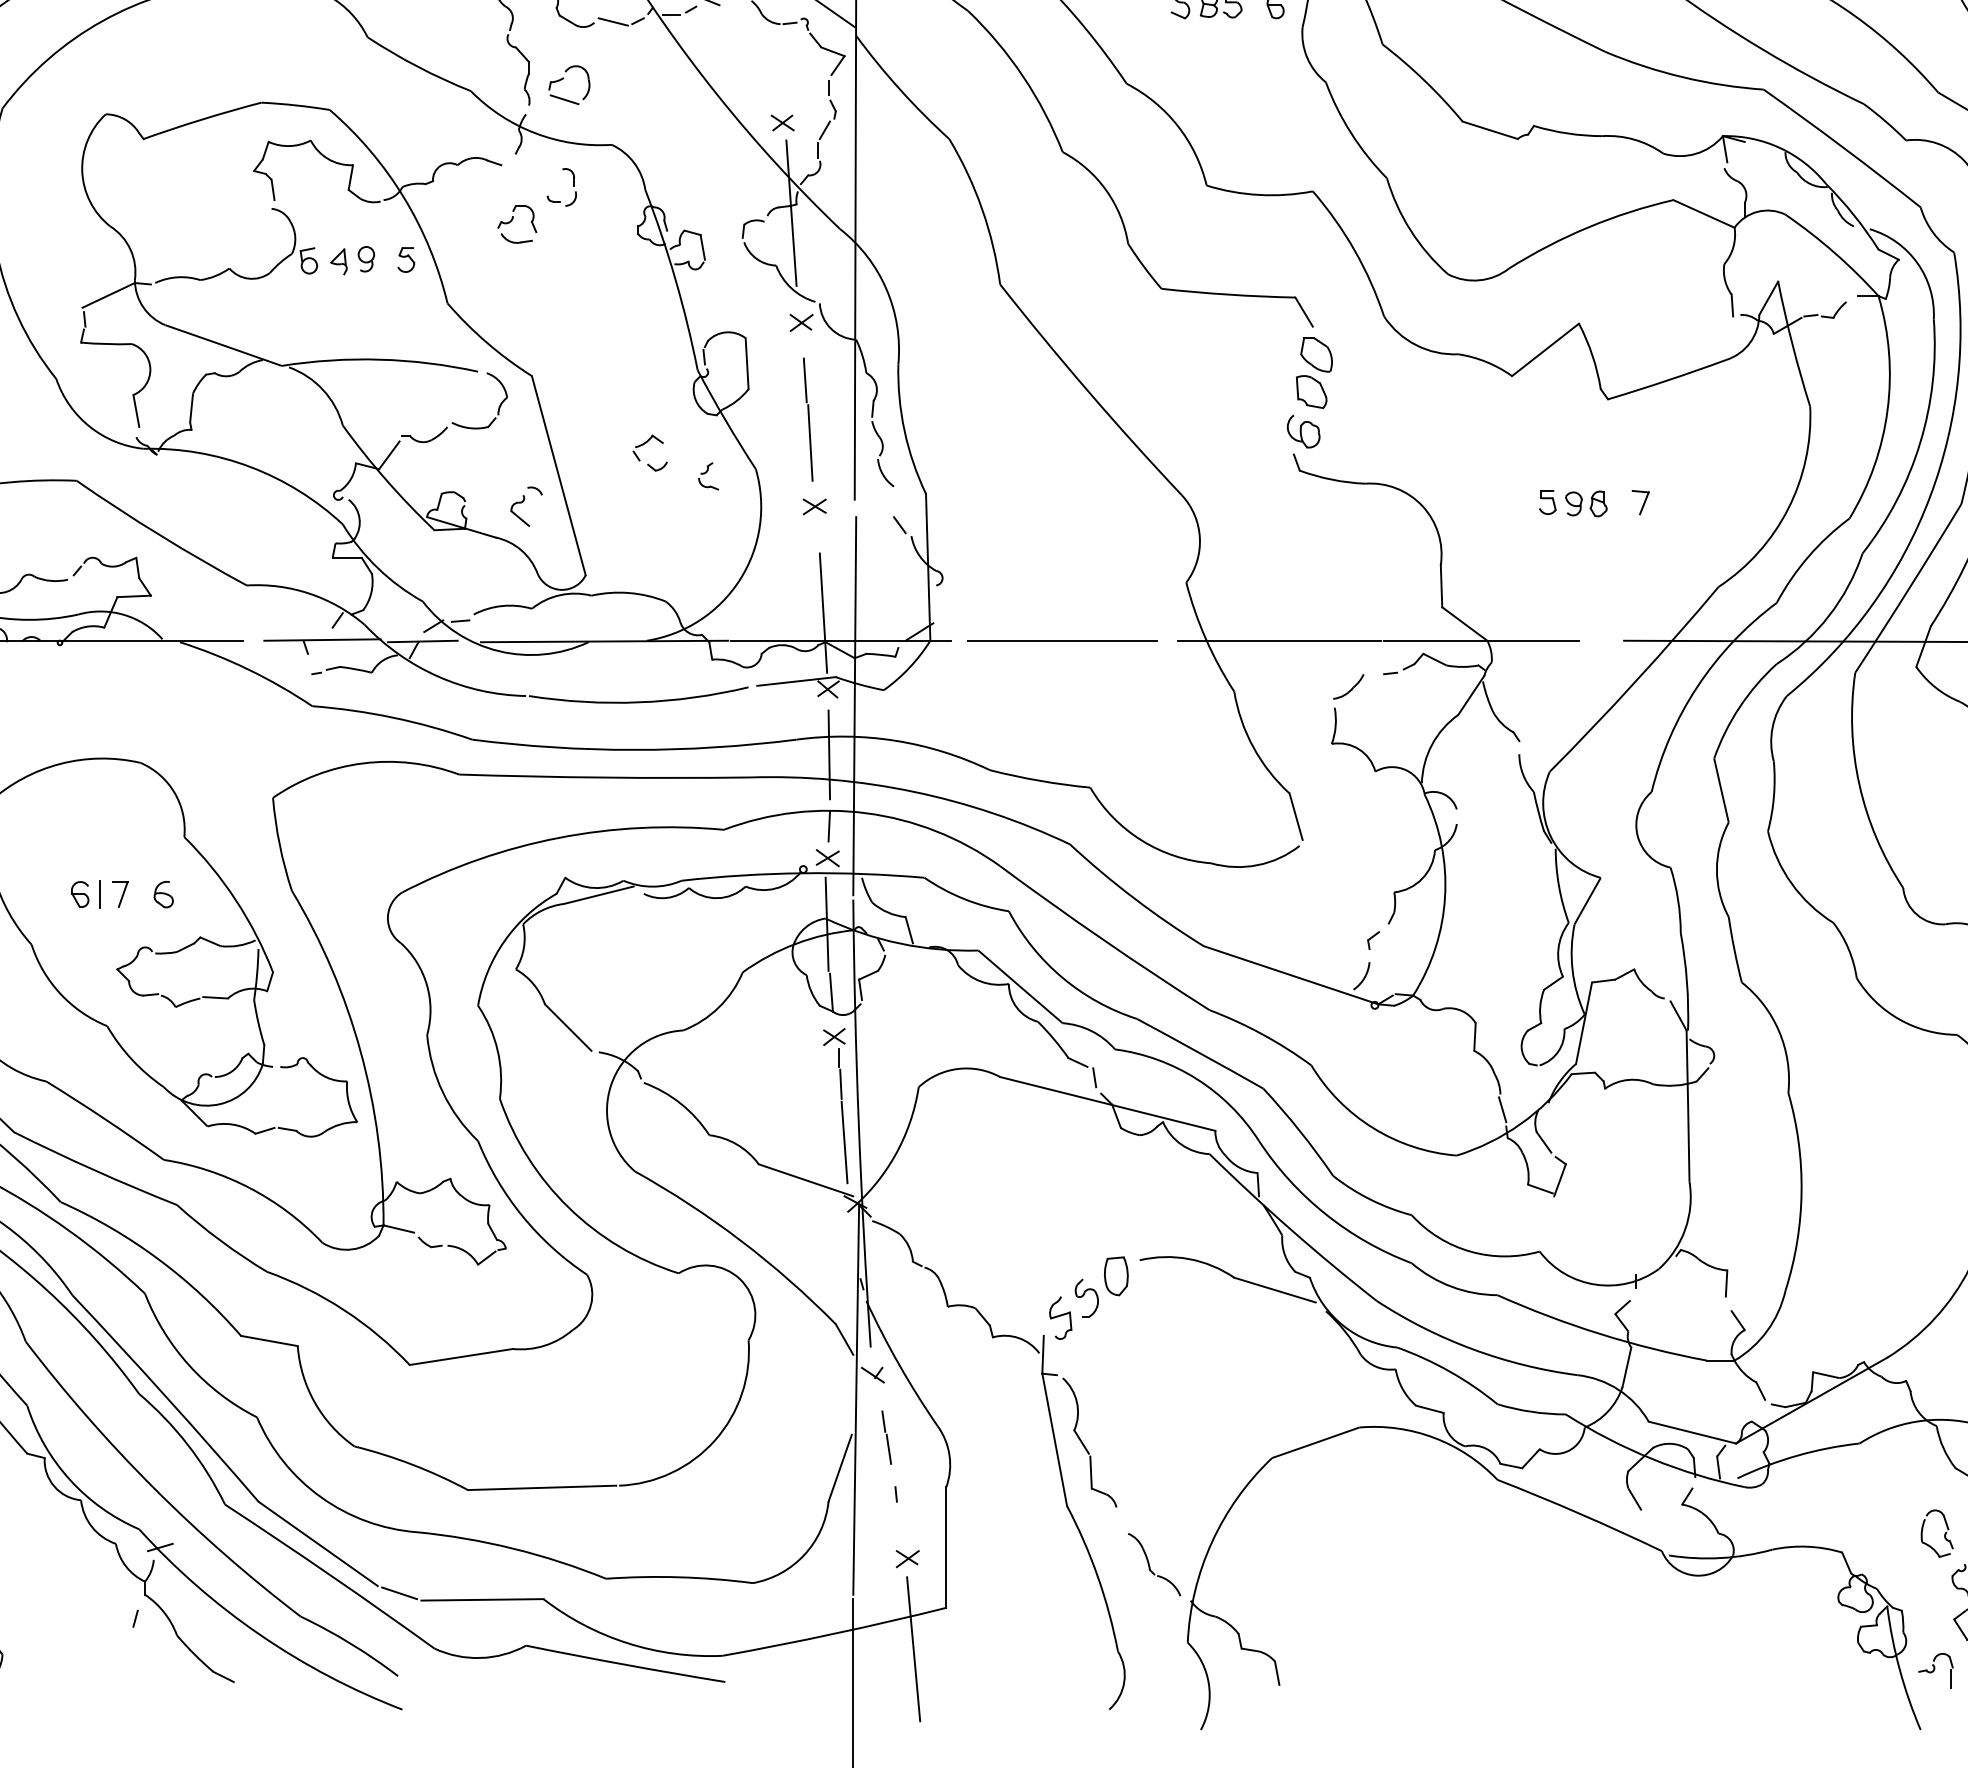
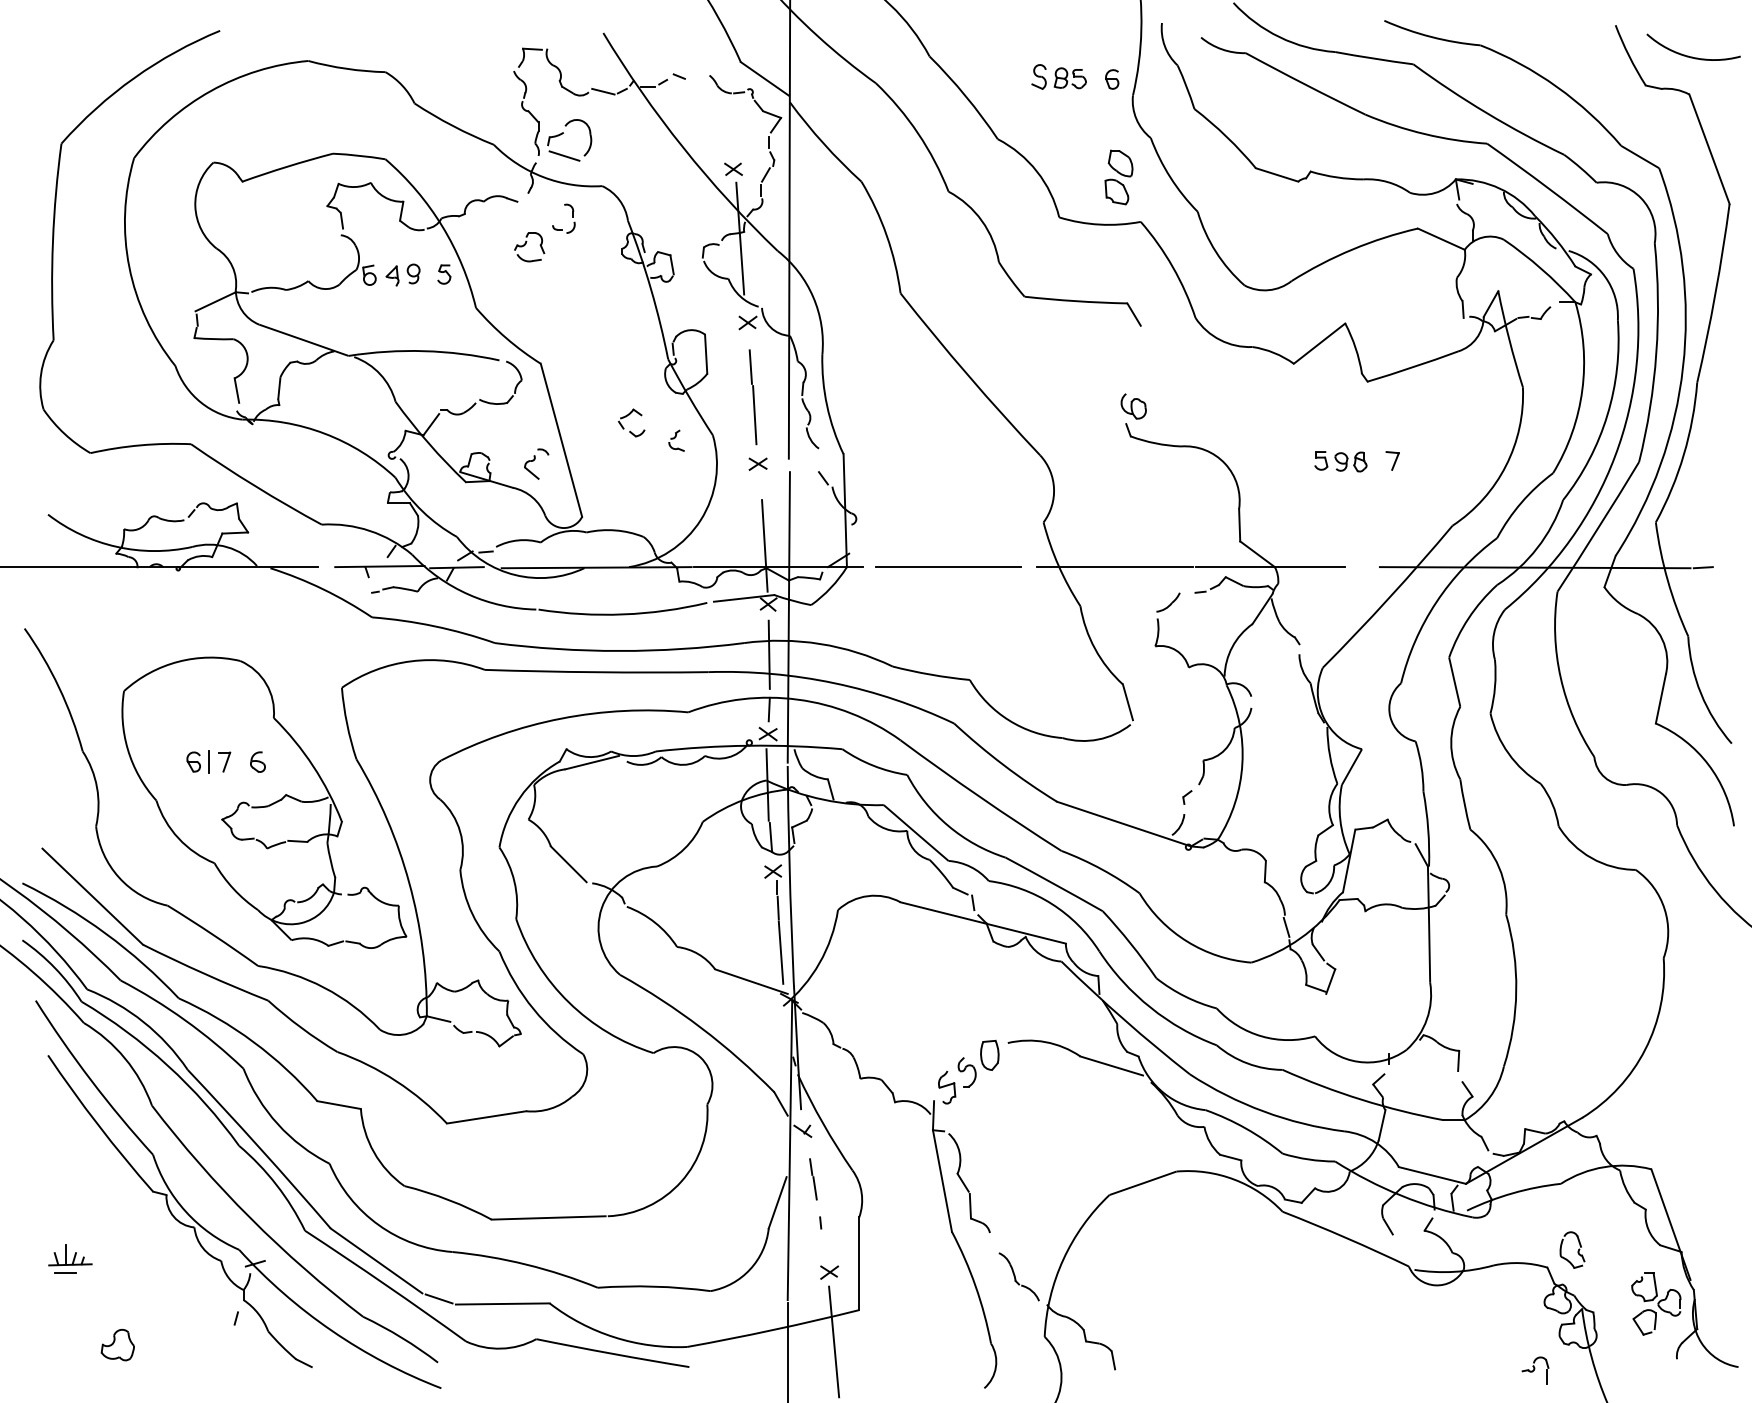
part: (569, 84) -> (569, 139), size x1.4
part: (1313, 373) -> (1118, 177), moved
part: (1937, 1532) -> (1572, 1249), moved
part: (1935, 1670) -> (1535, 1370), moved

